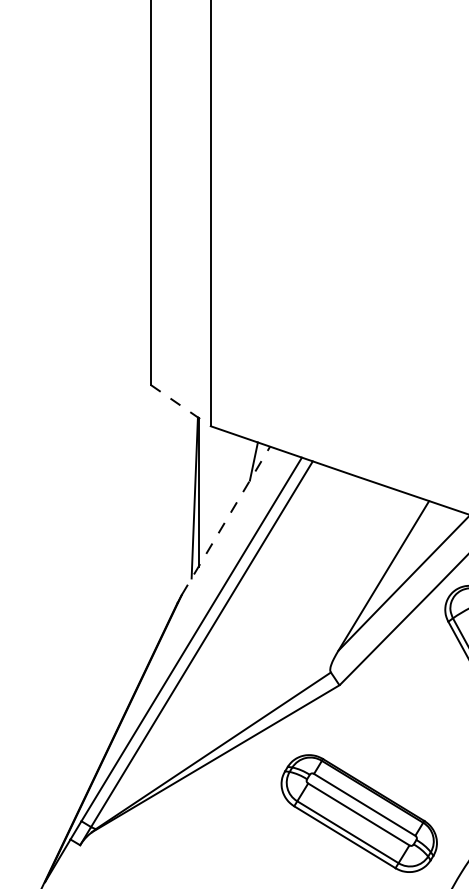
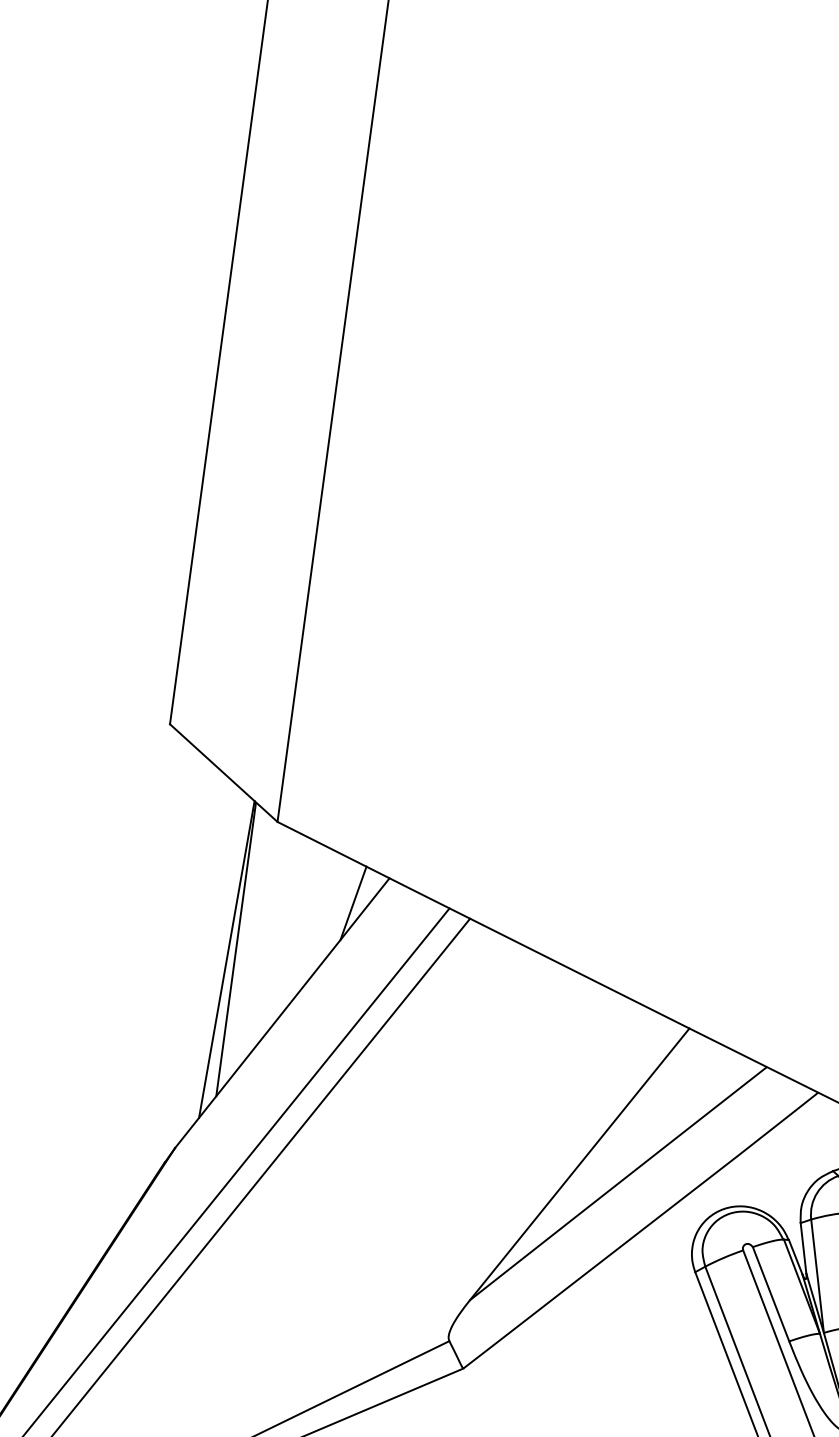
line: (181, 405) -> (225, 773), dashed -> solid
line: (226, 520) -> (283, 1012), dashed -> solid

